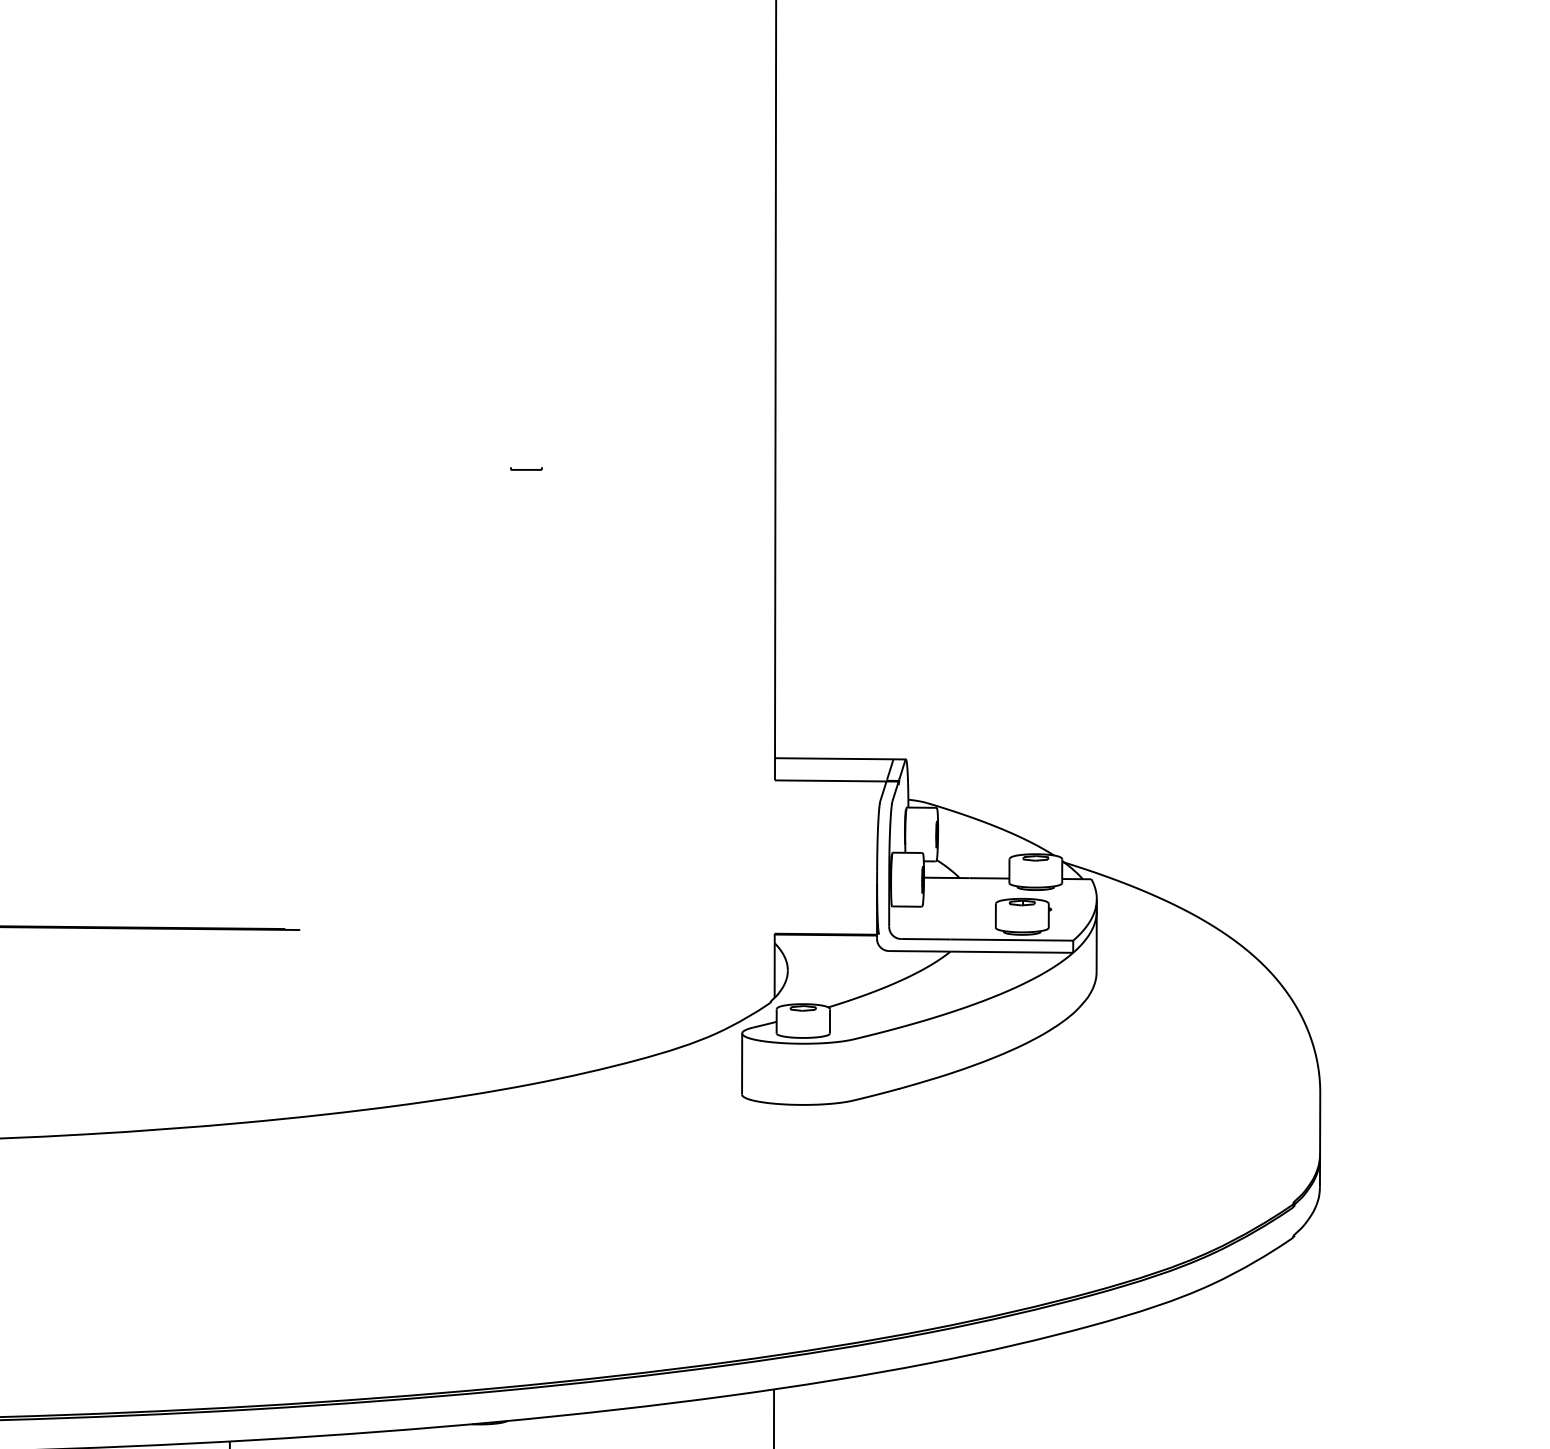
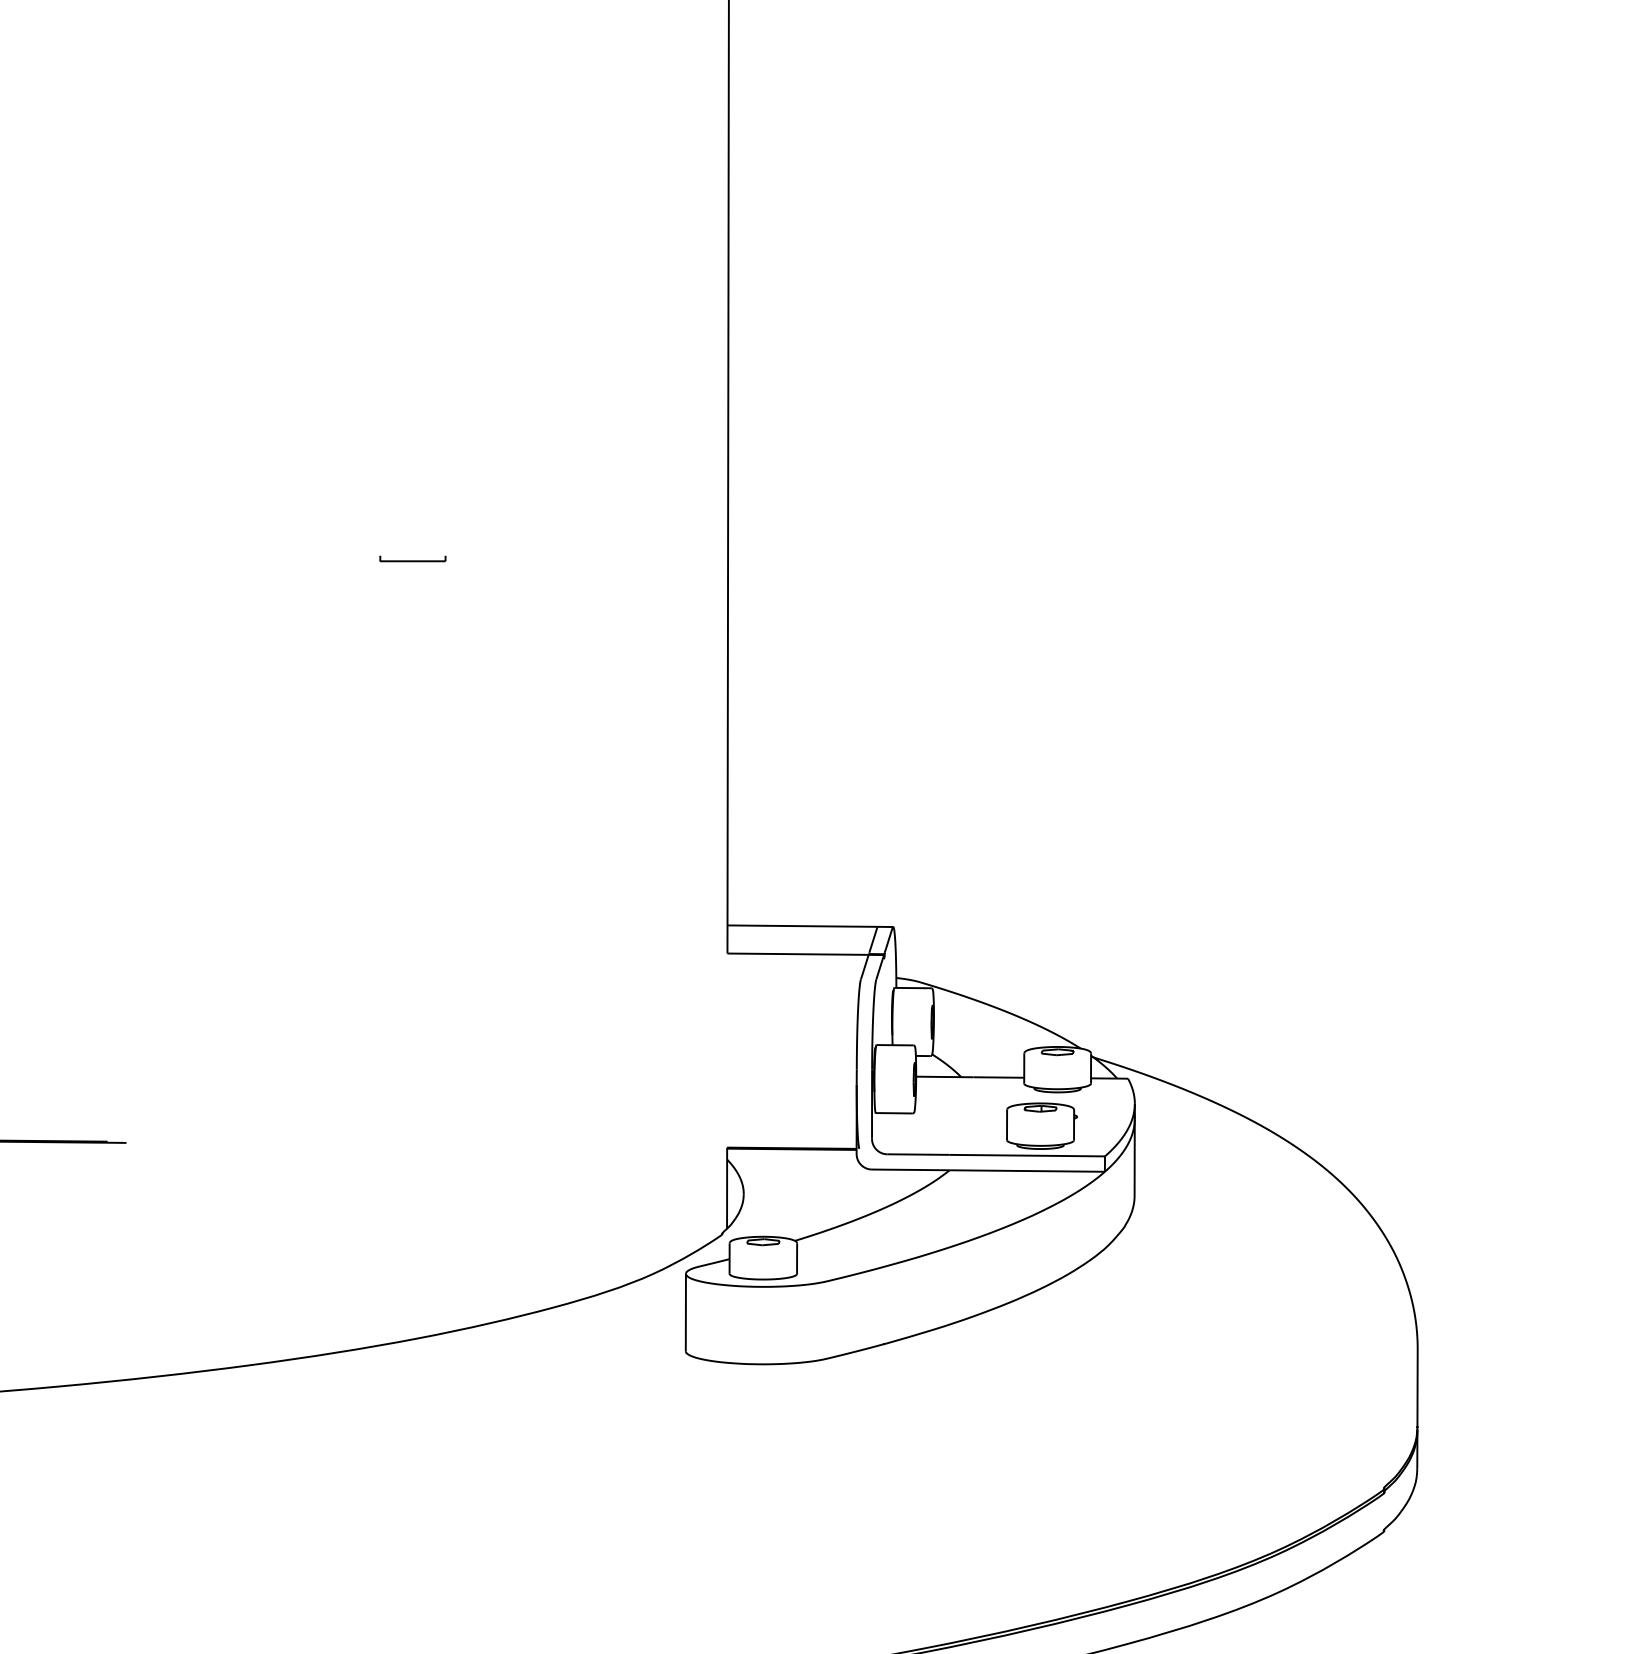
part: (526, 468) -> (412, 558), size x1.67

